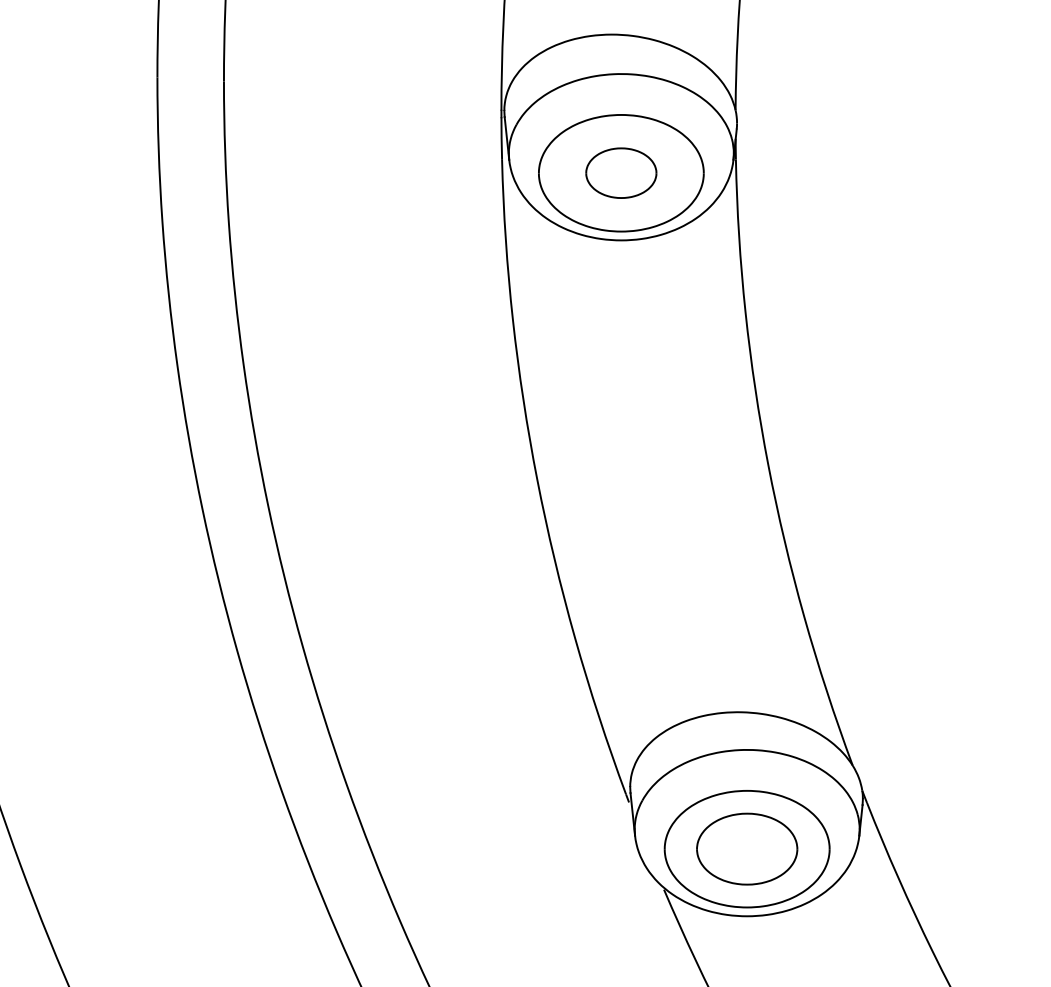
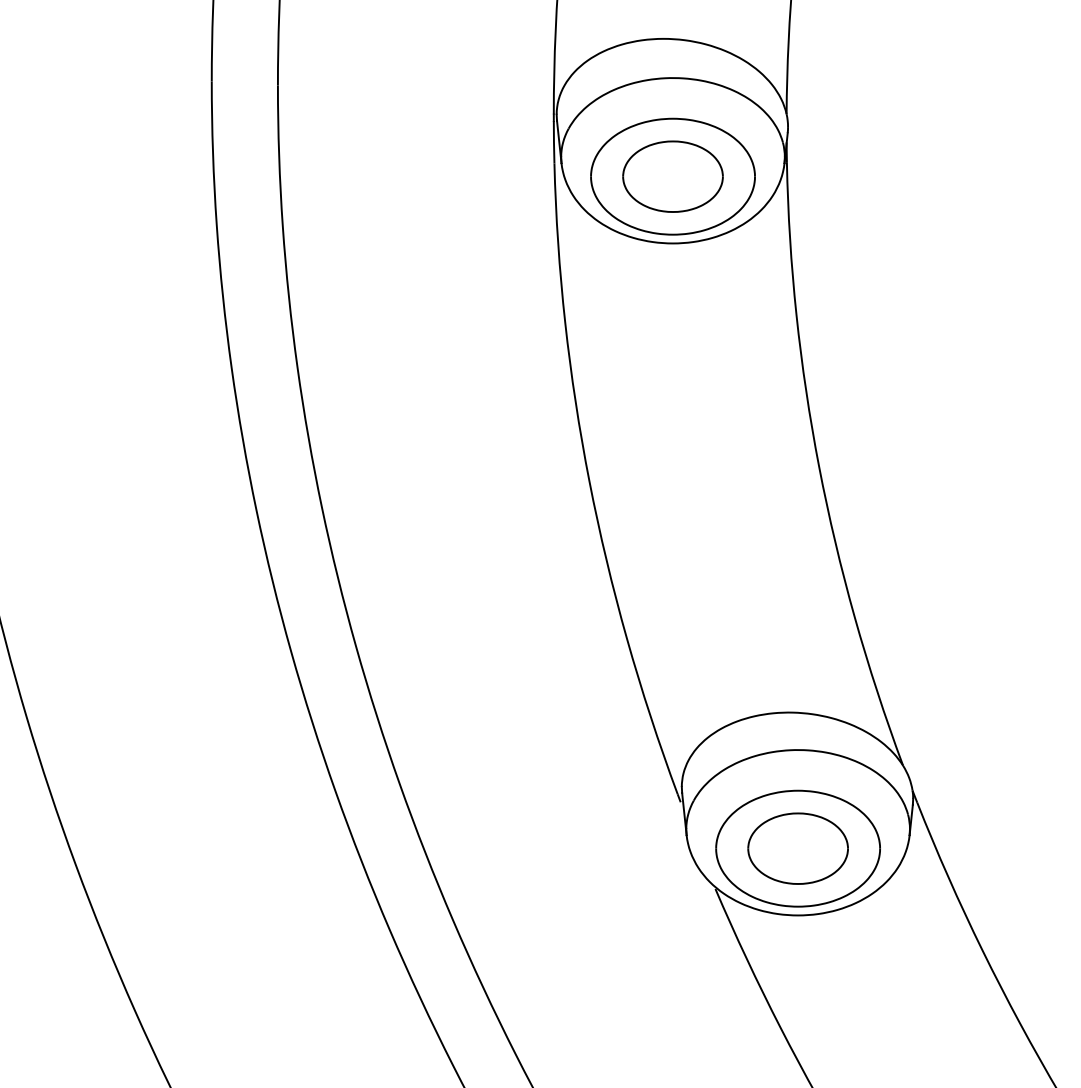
part: (620, 173) -> (672, 176), size x1.43

